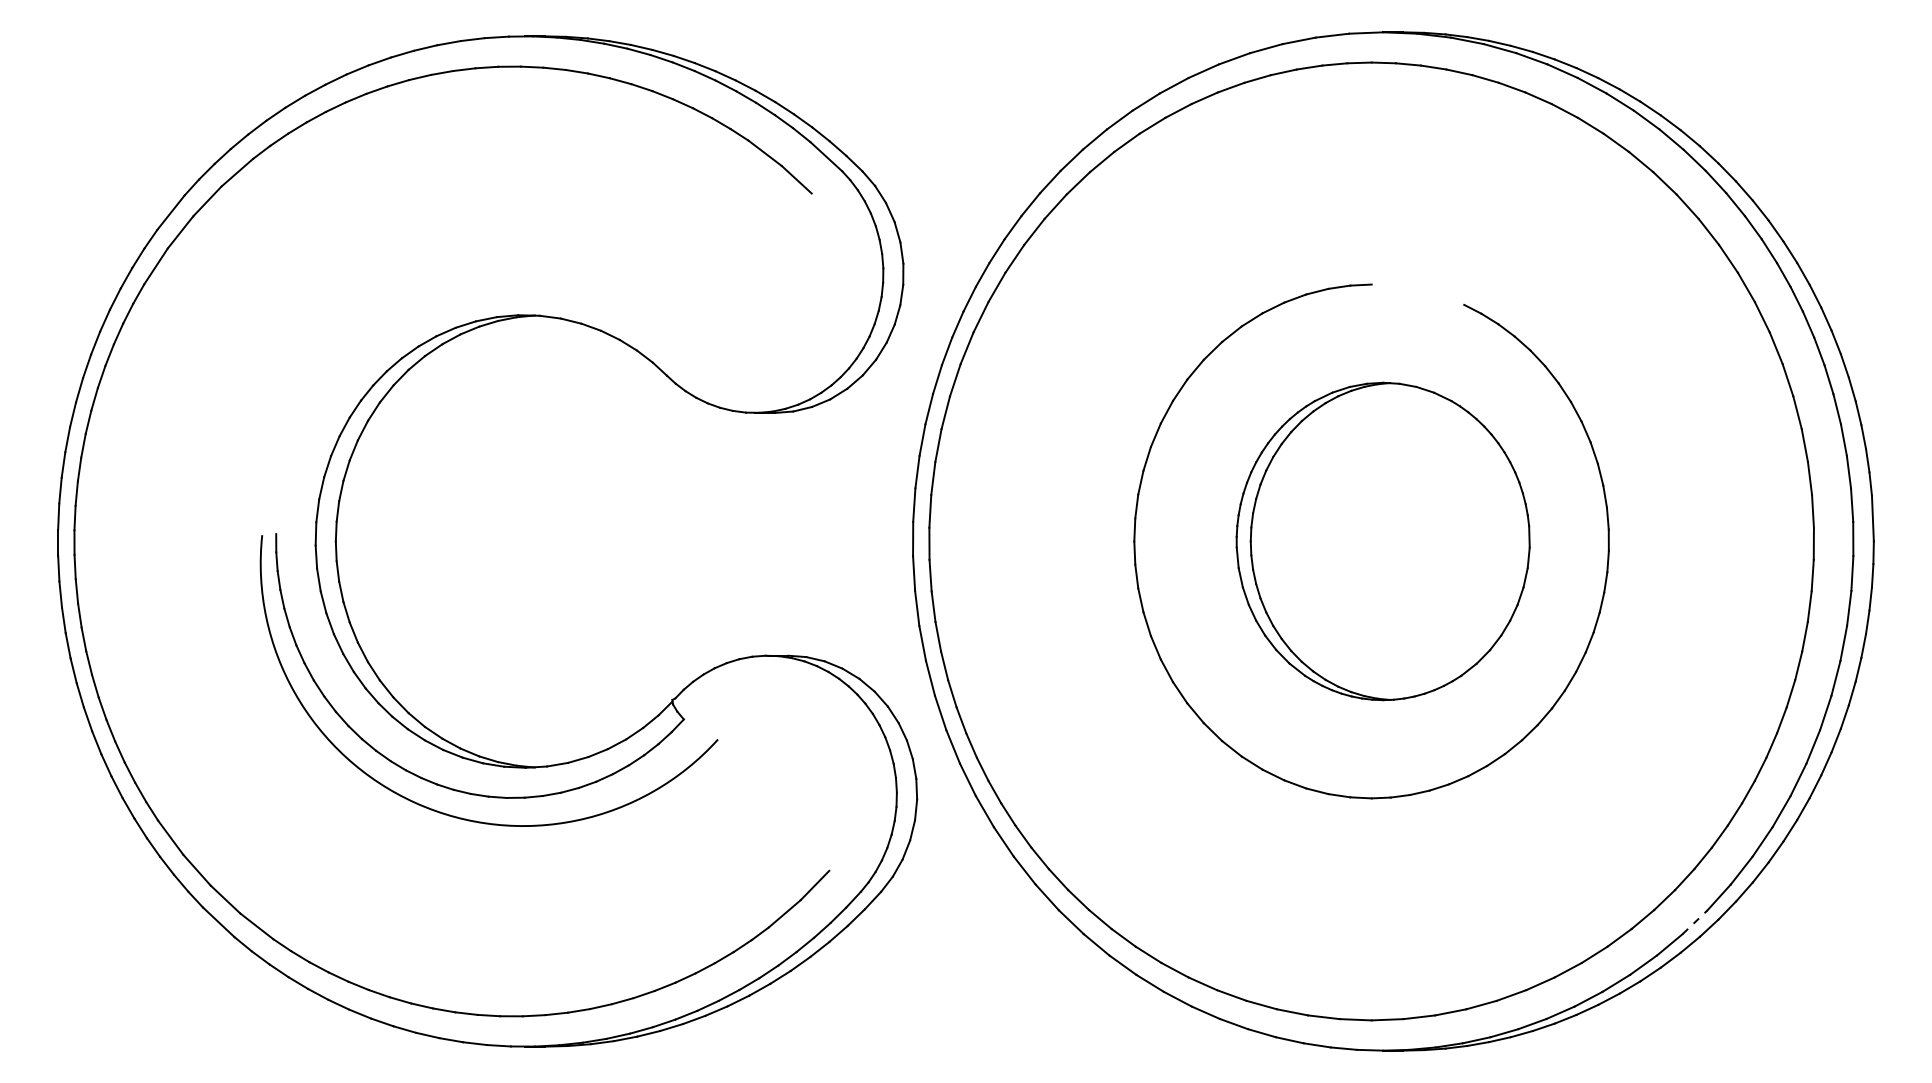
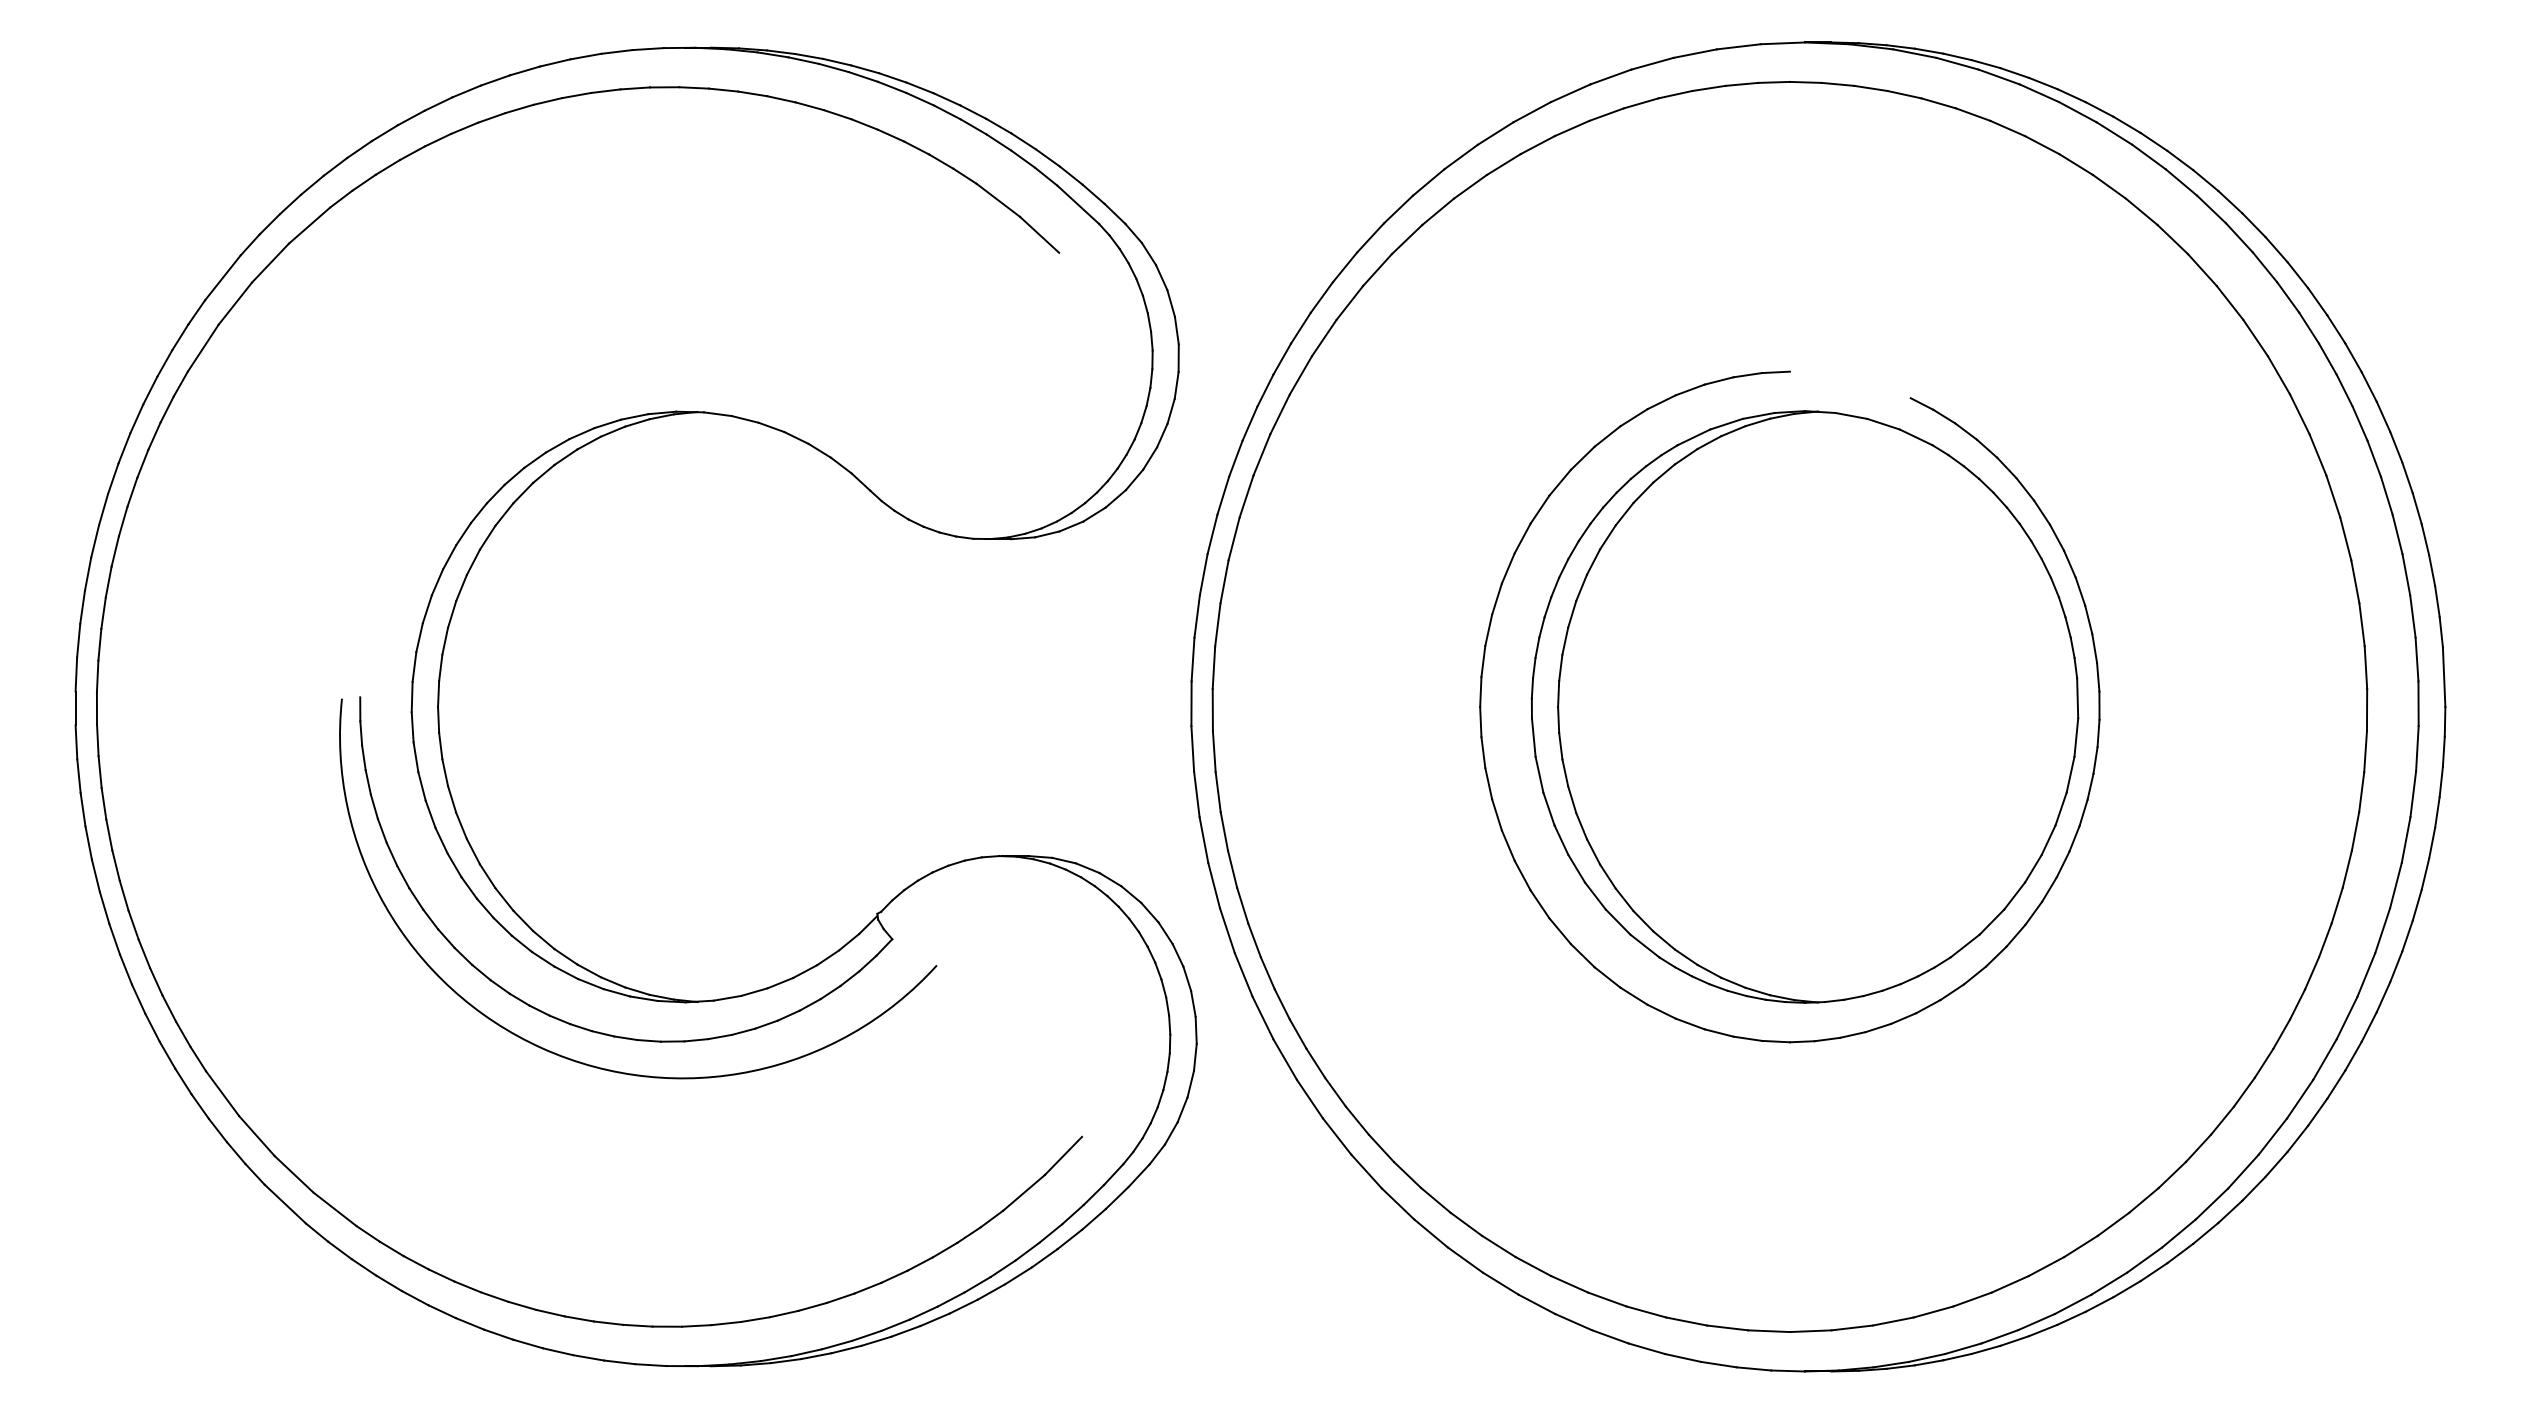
part: (1382, 541) -> (1804, 706), size x1.43
line: (1695, 921) -> (2212, 1203), dashed -> solid

